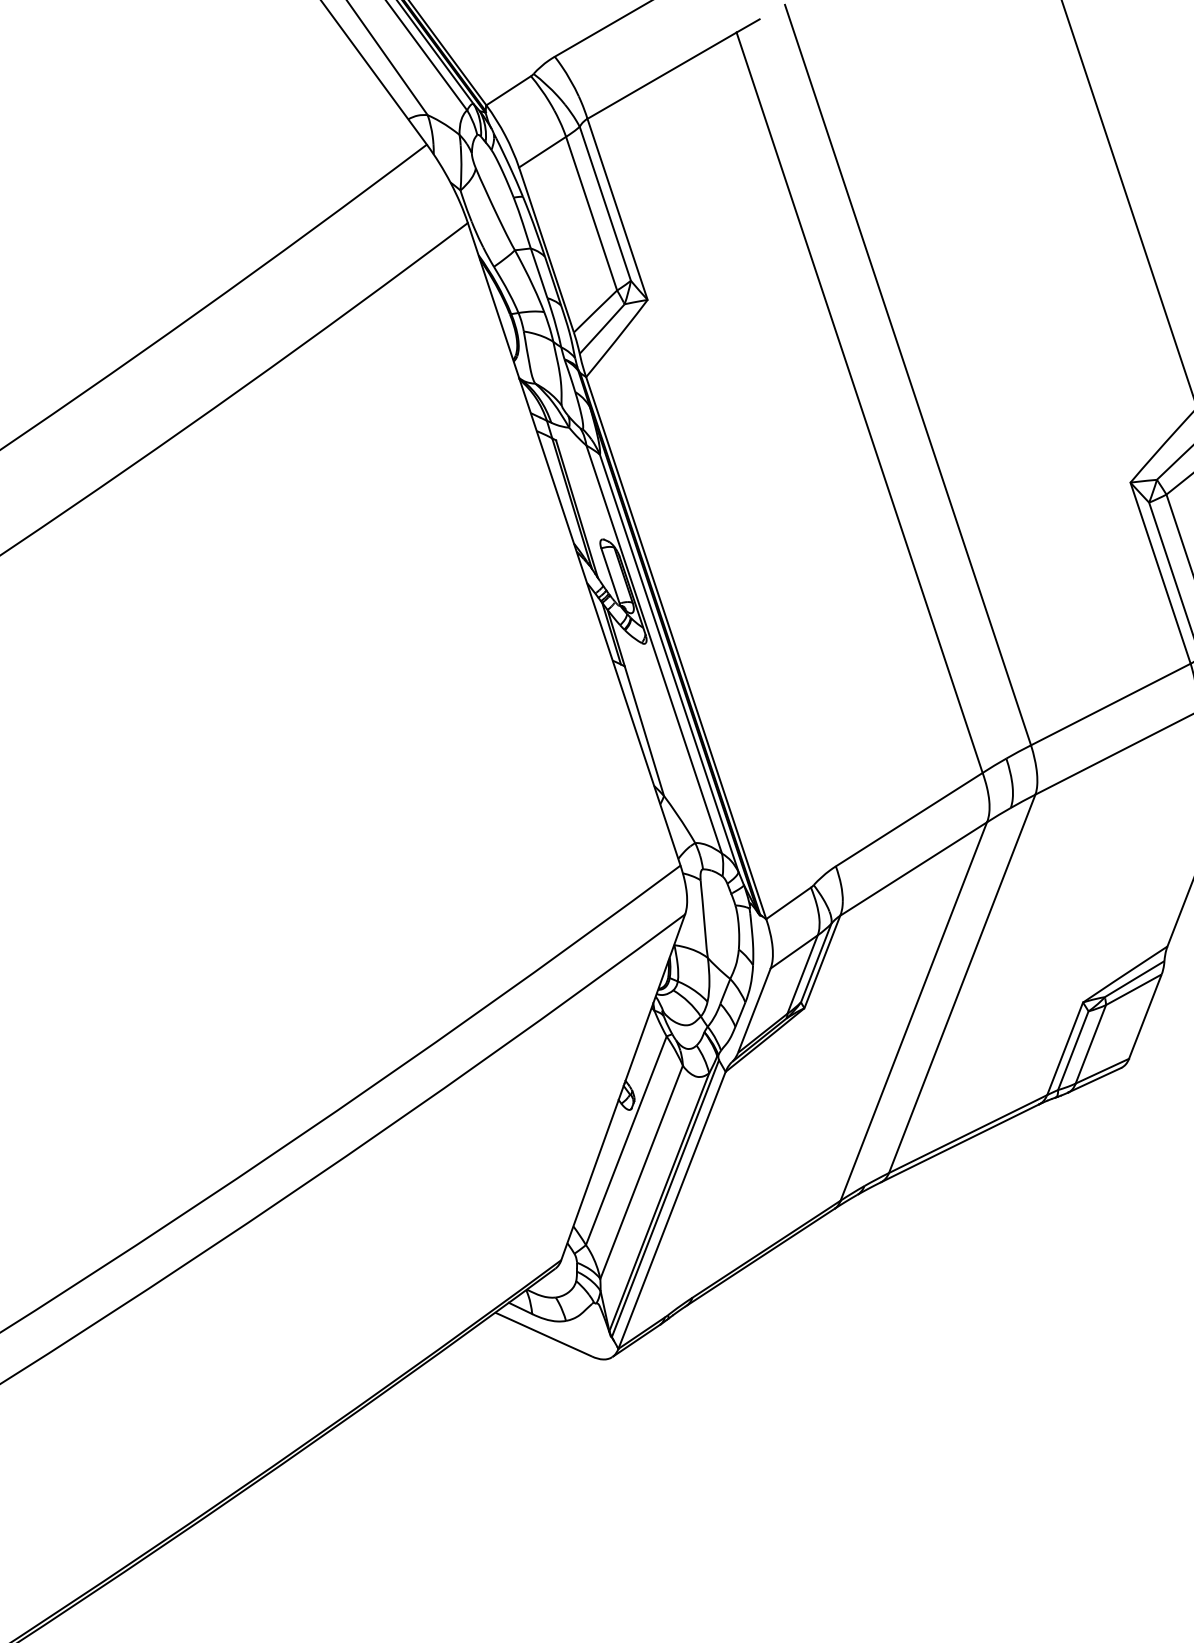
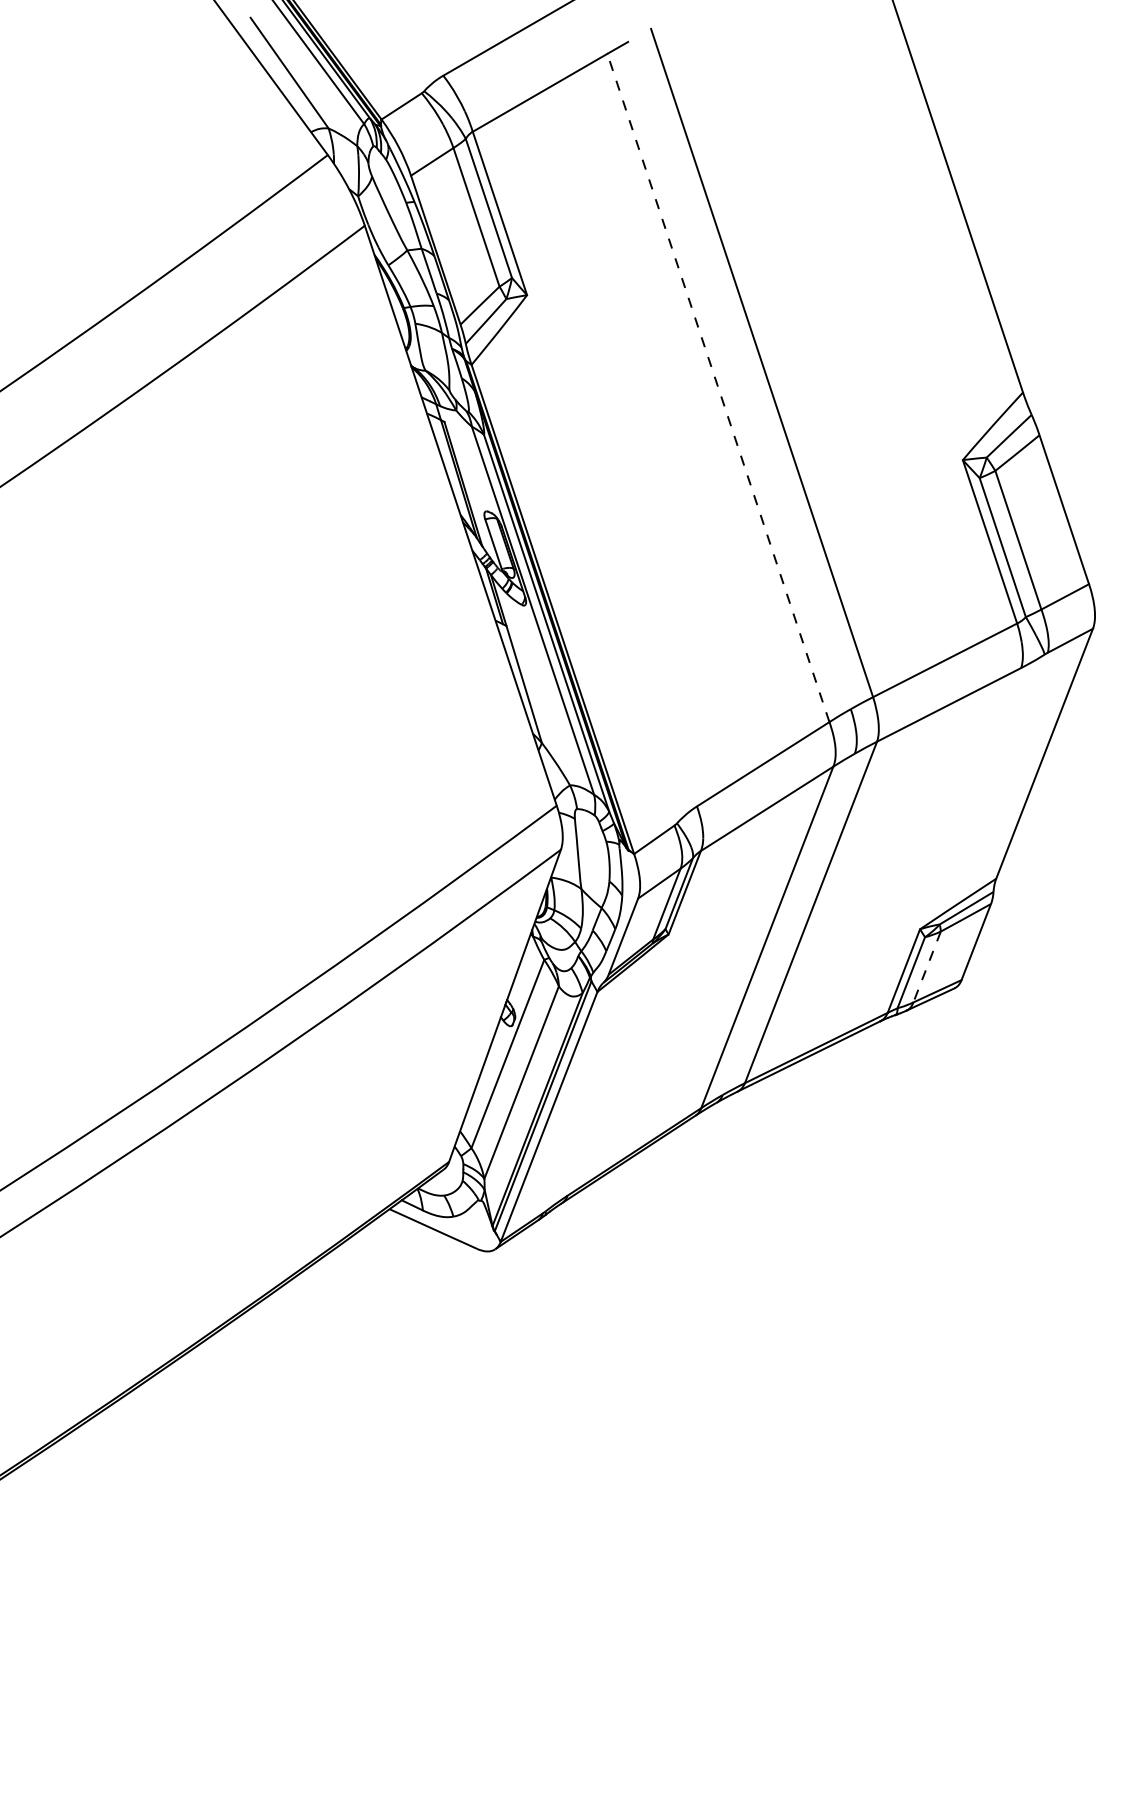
line: (859, 402) -> (718, 387), solid -> dashed
line: (1091, 1044) -> (927, 967), solid -> dashed

